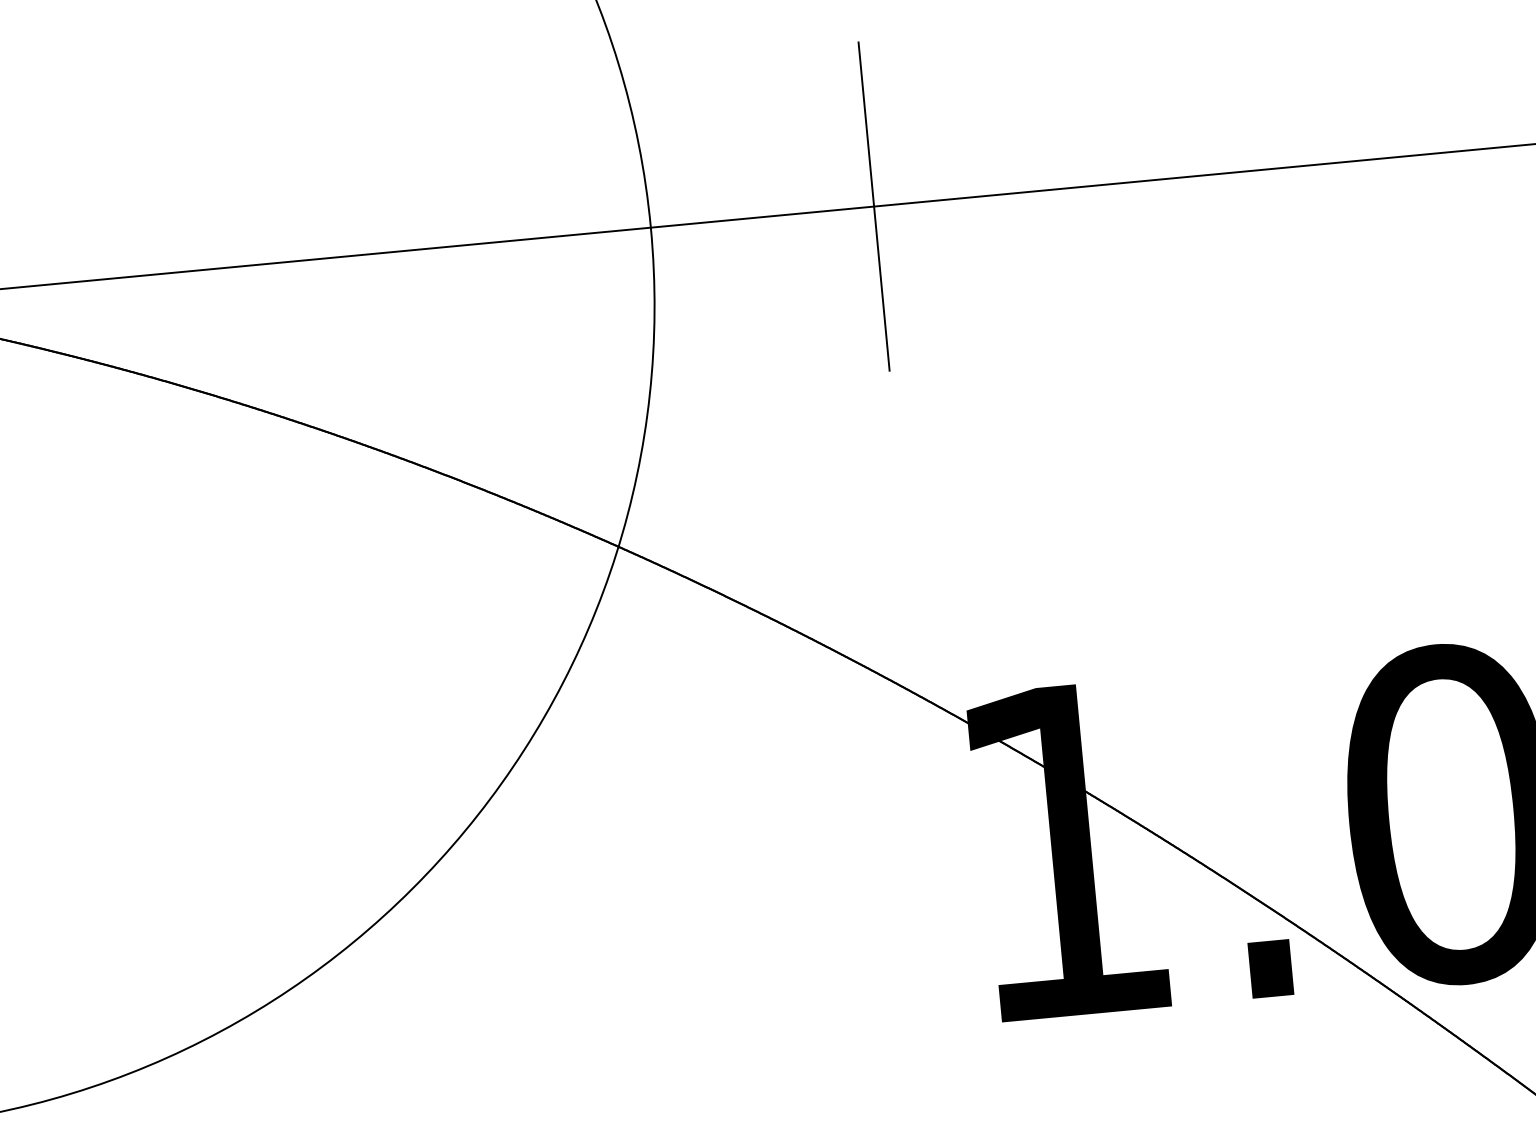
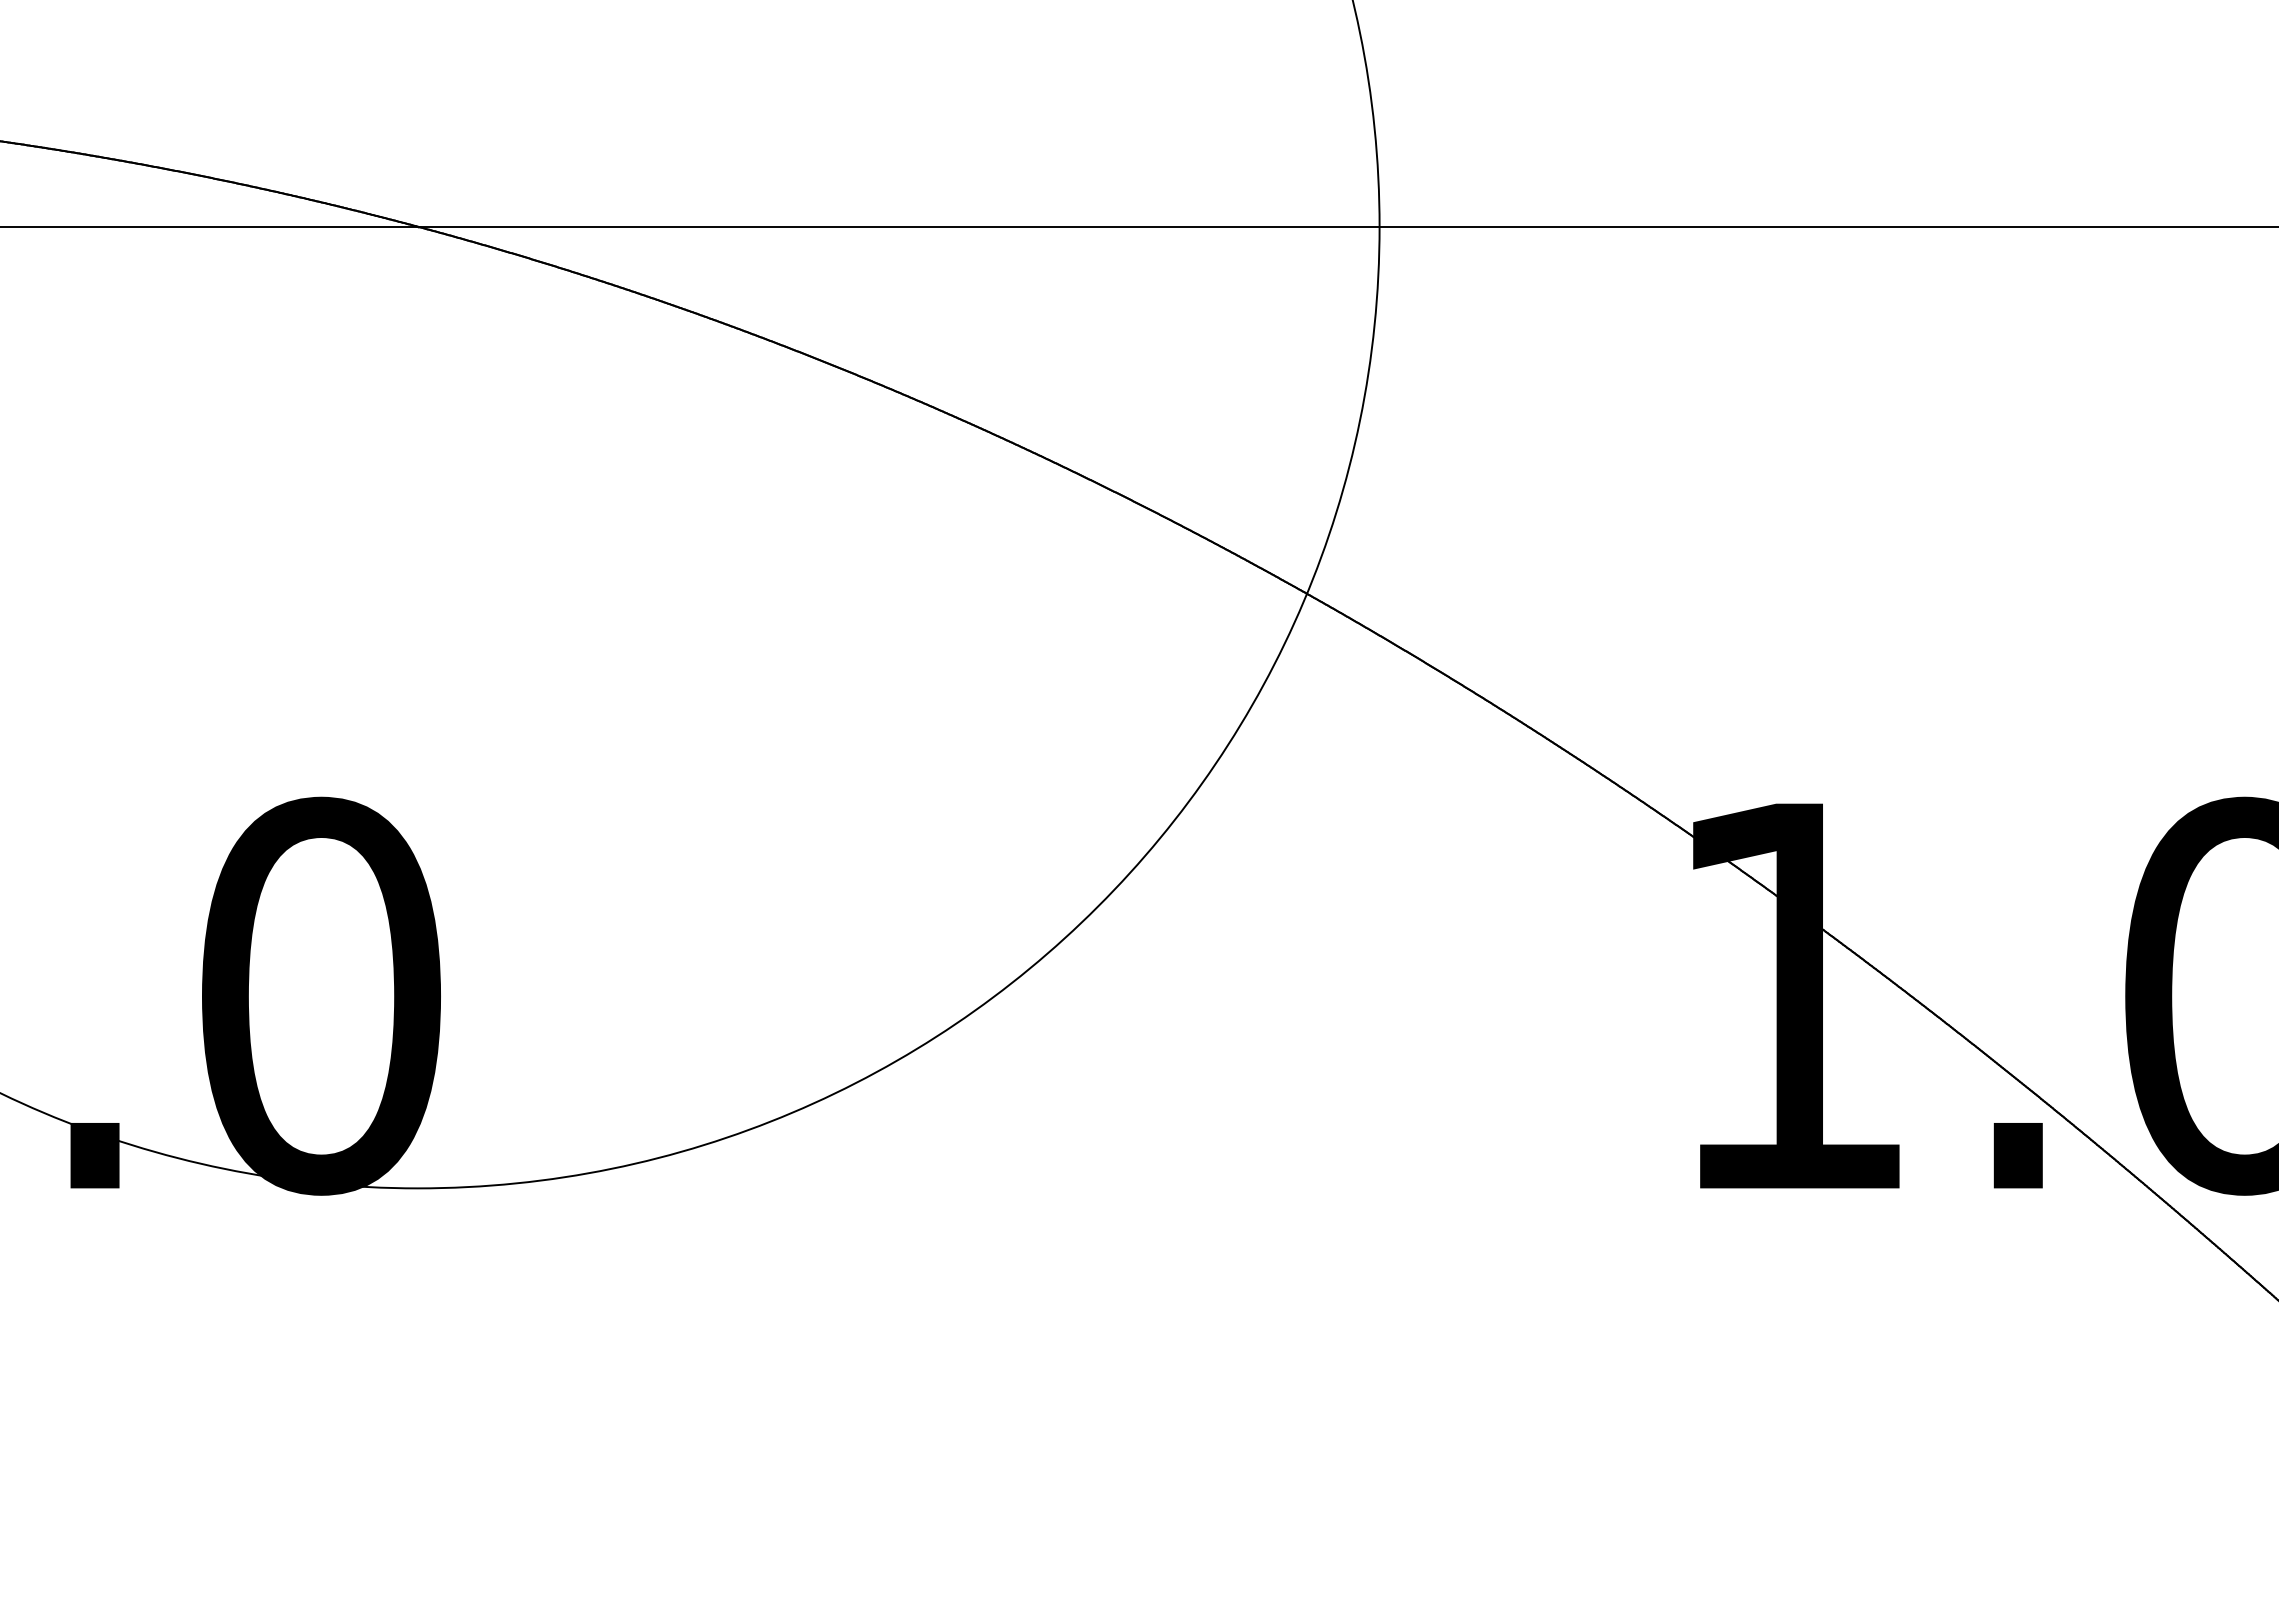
line: (874, 206) -> (1641, 226), removed

